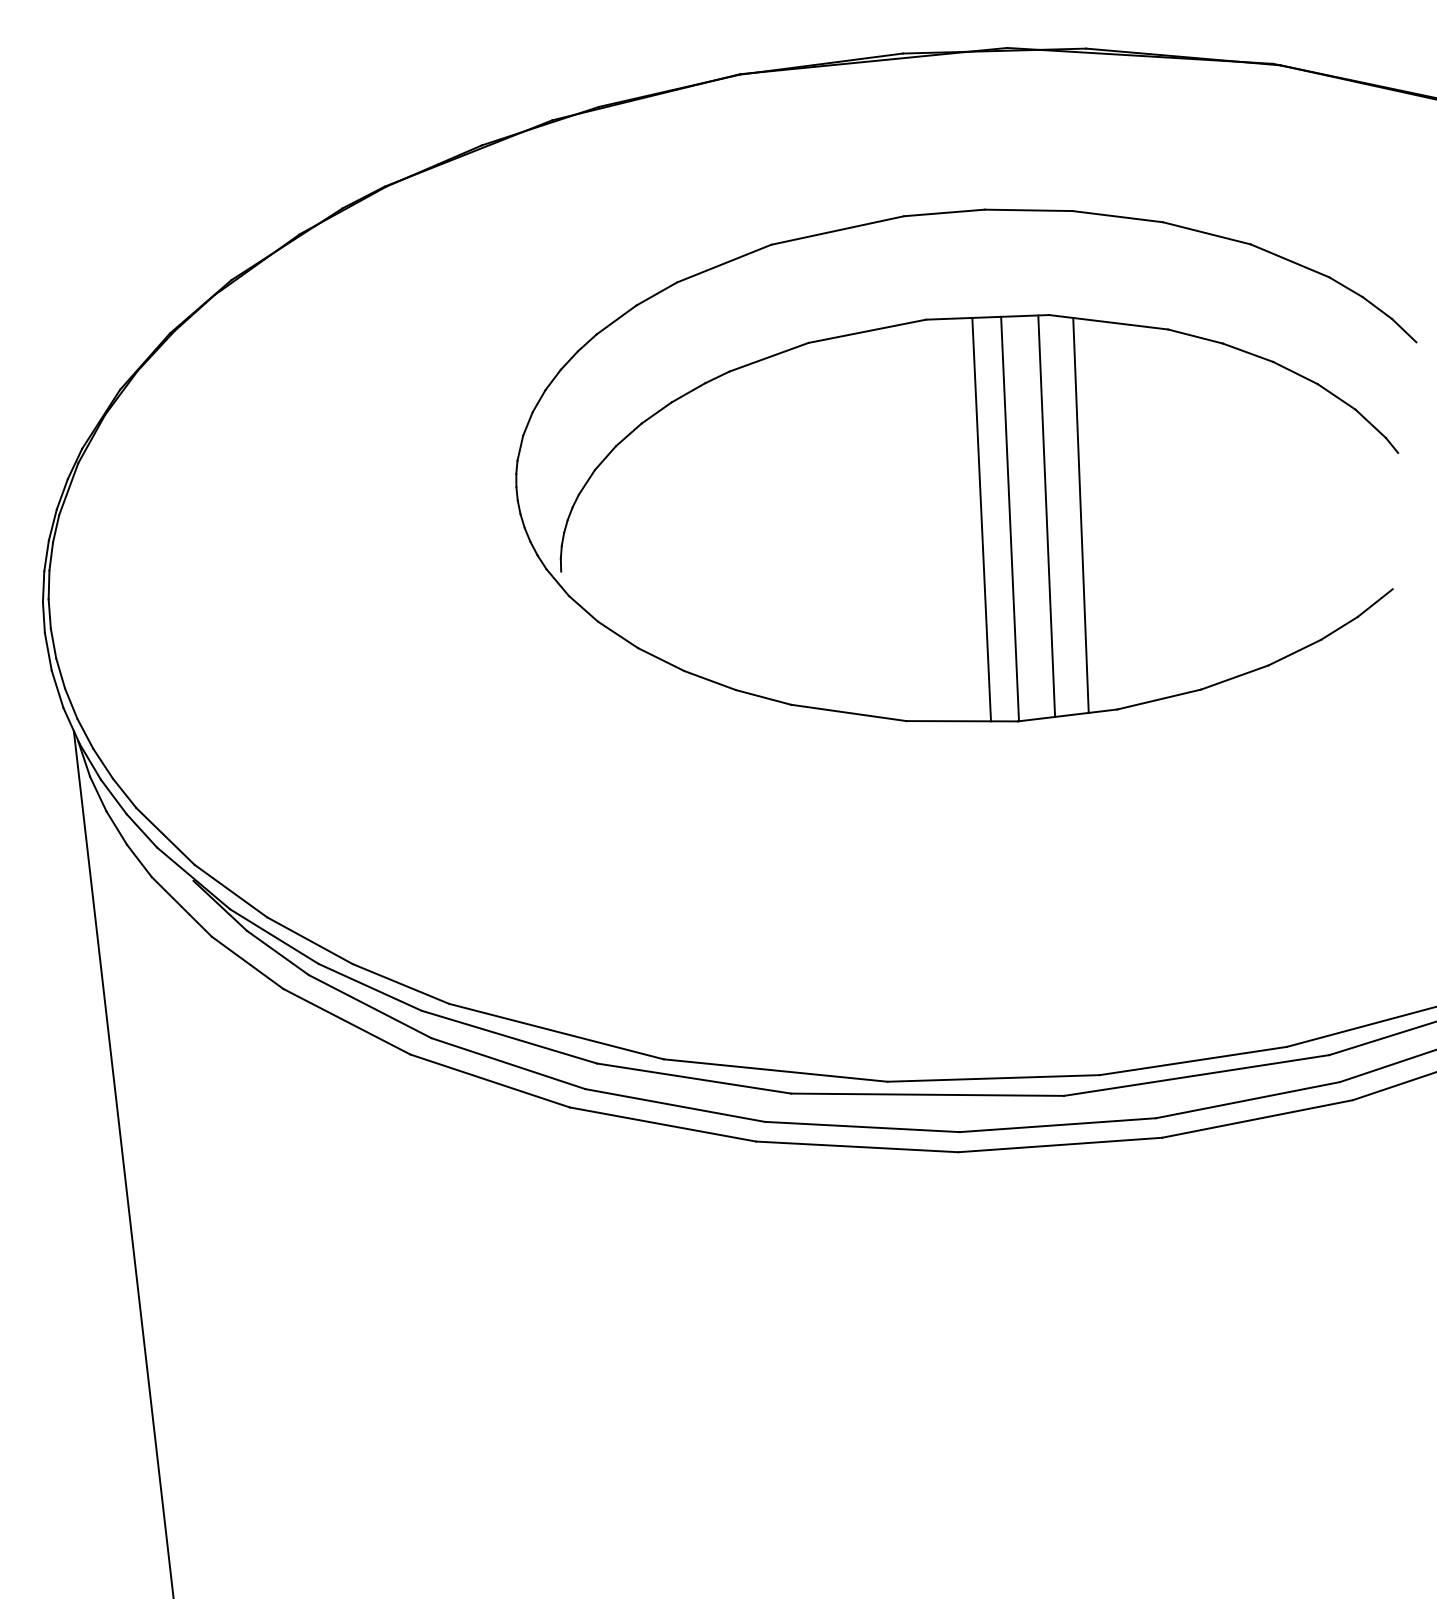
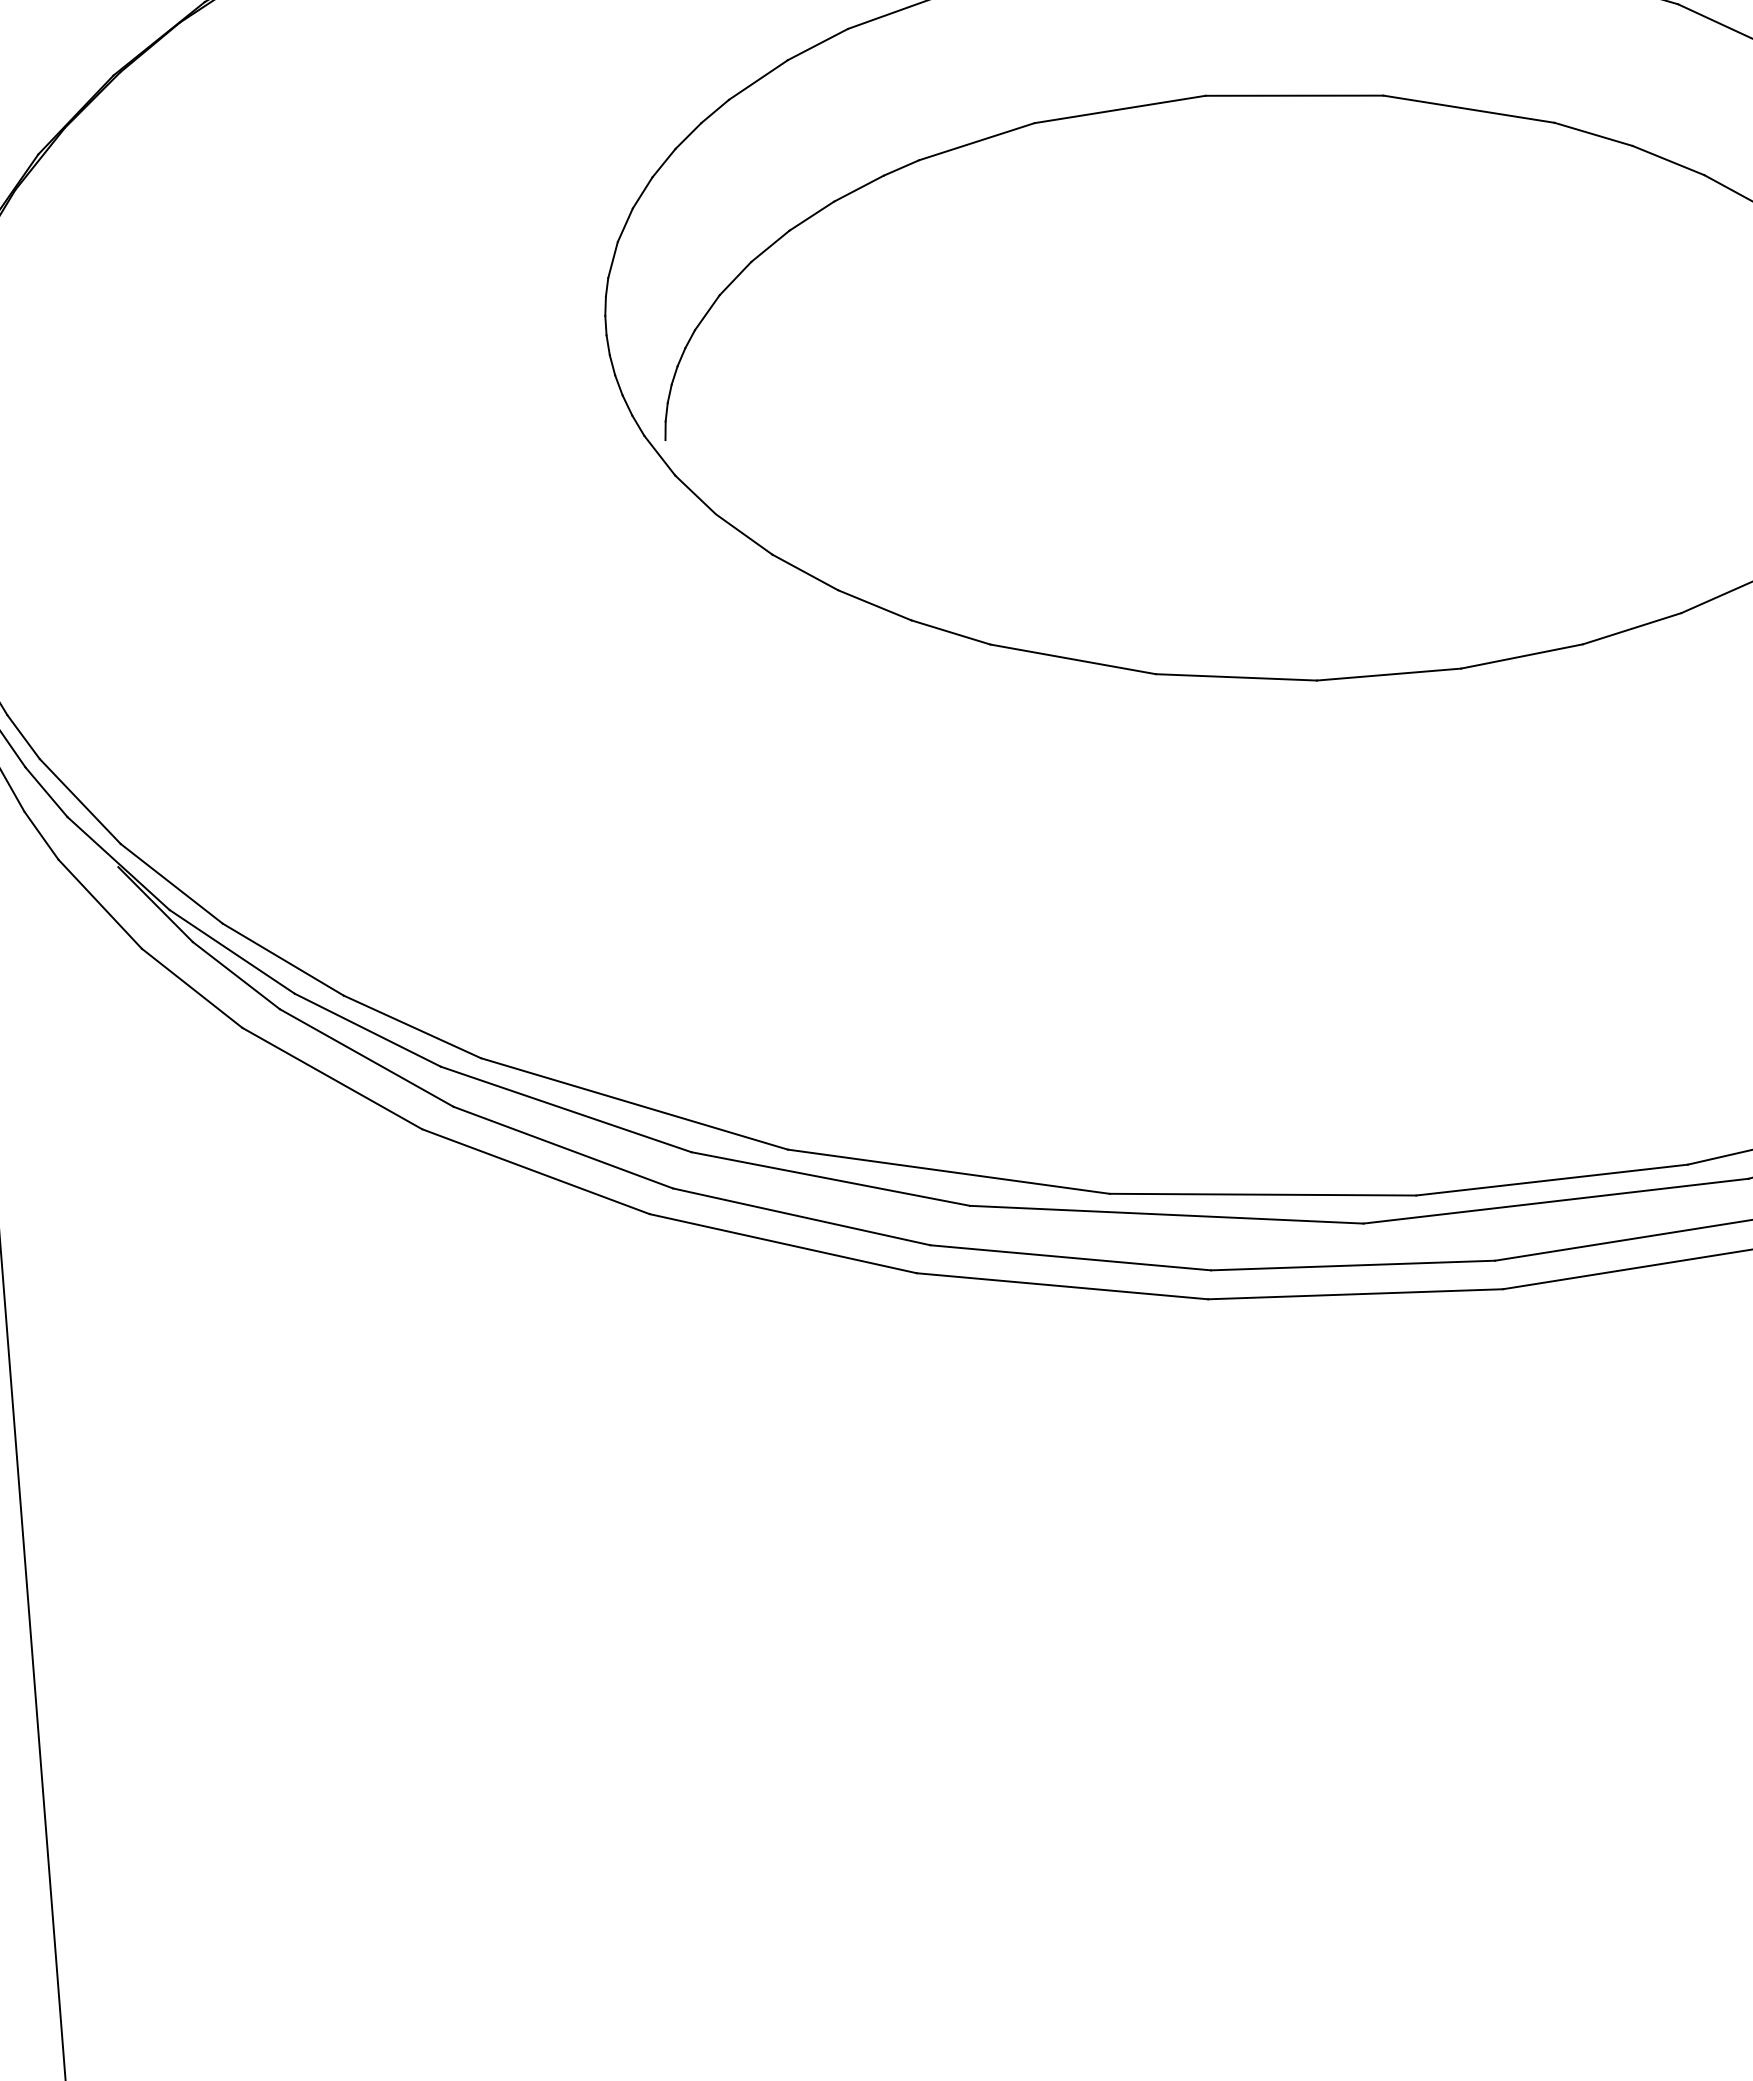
line: (1080, 514) -> (1418, 385), removed
line: (1046, 516) -> (1368, 386), removed
line: (1009, 518) -> (1315, 387), removed
line: (981, 519) -> (1274, 387), removed

